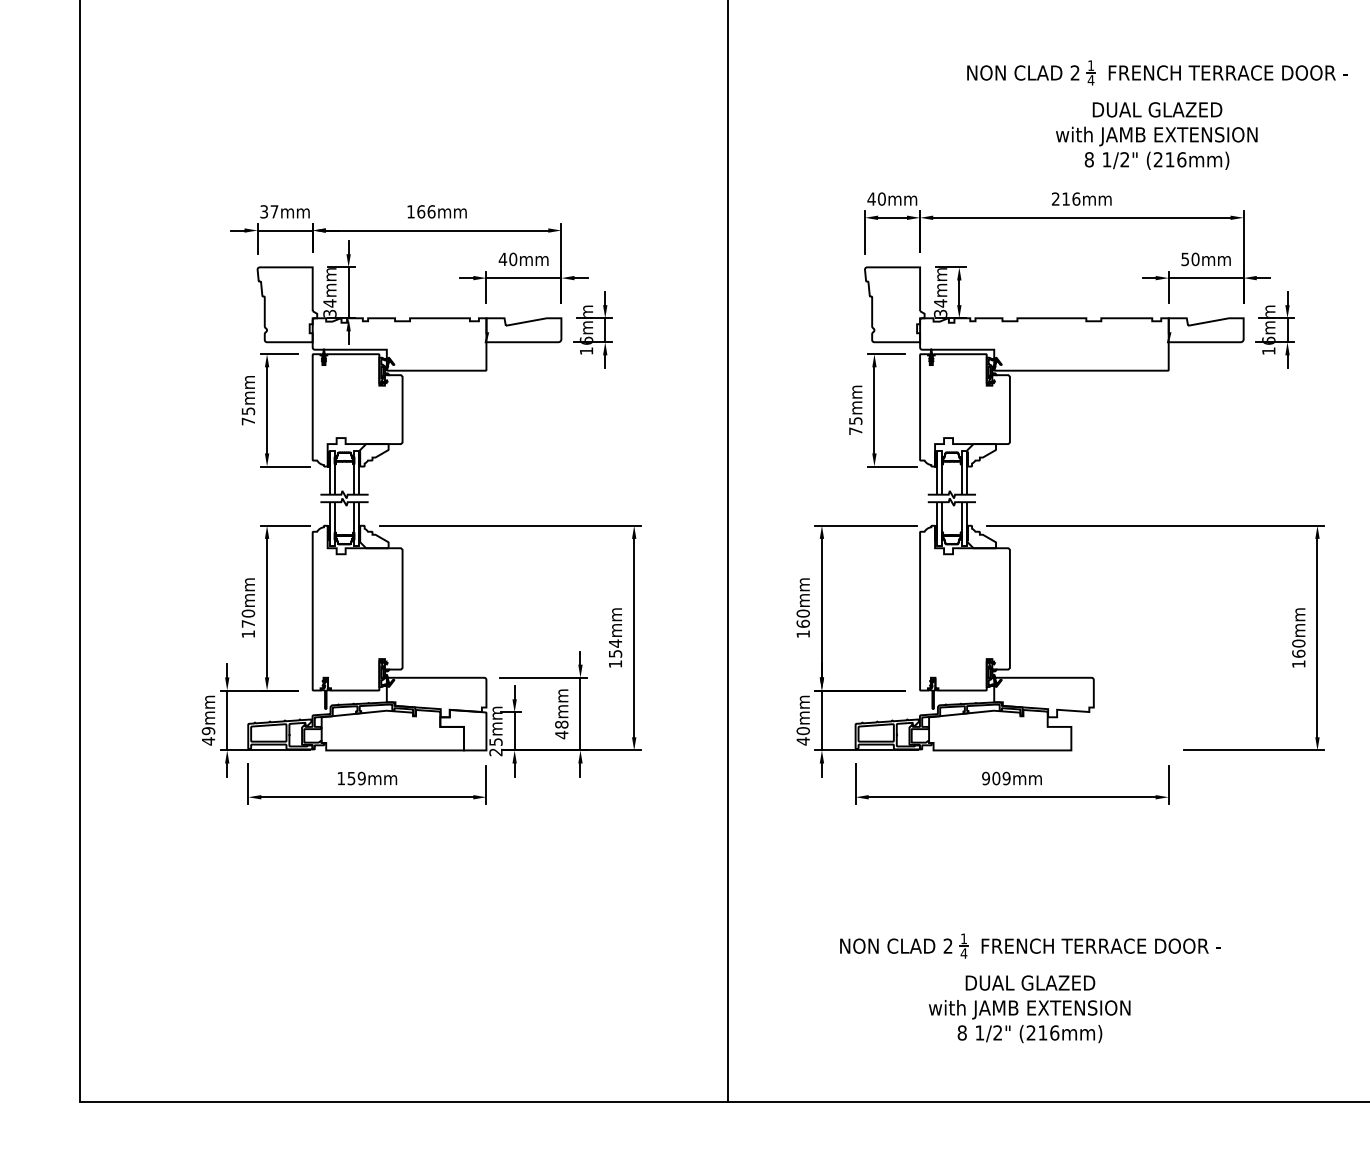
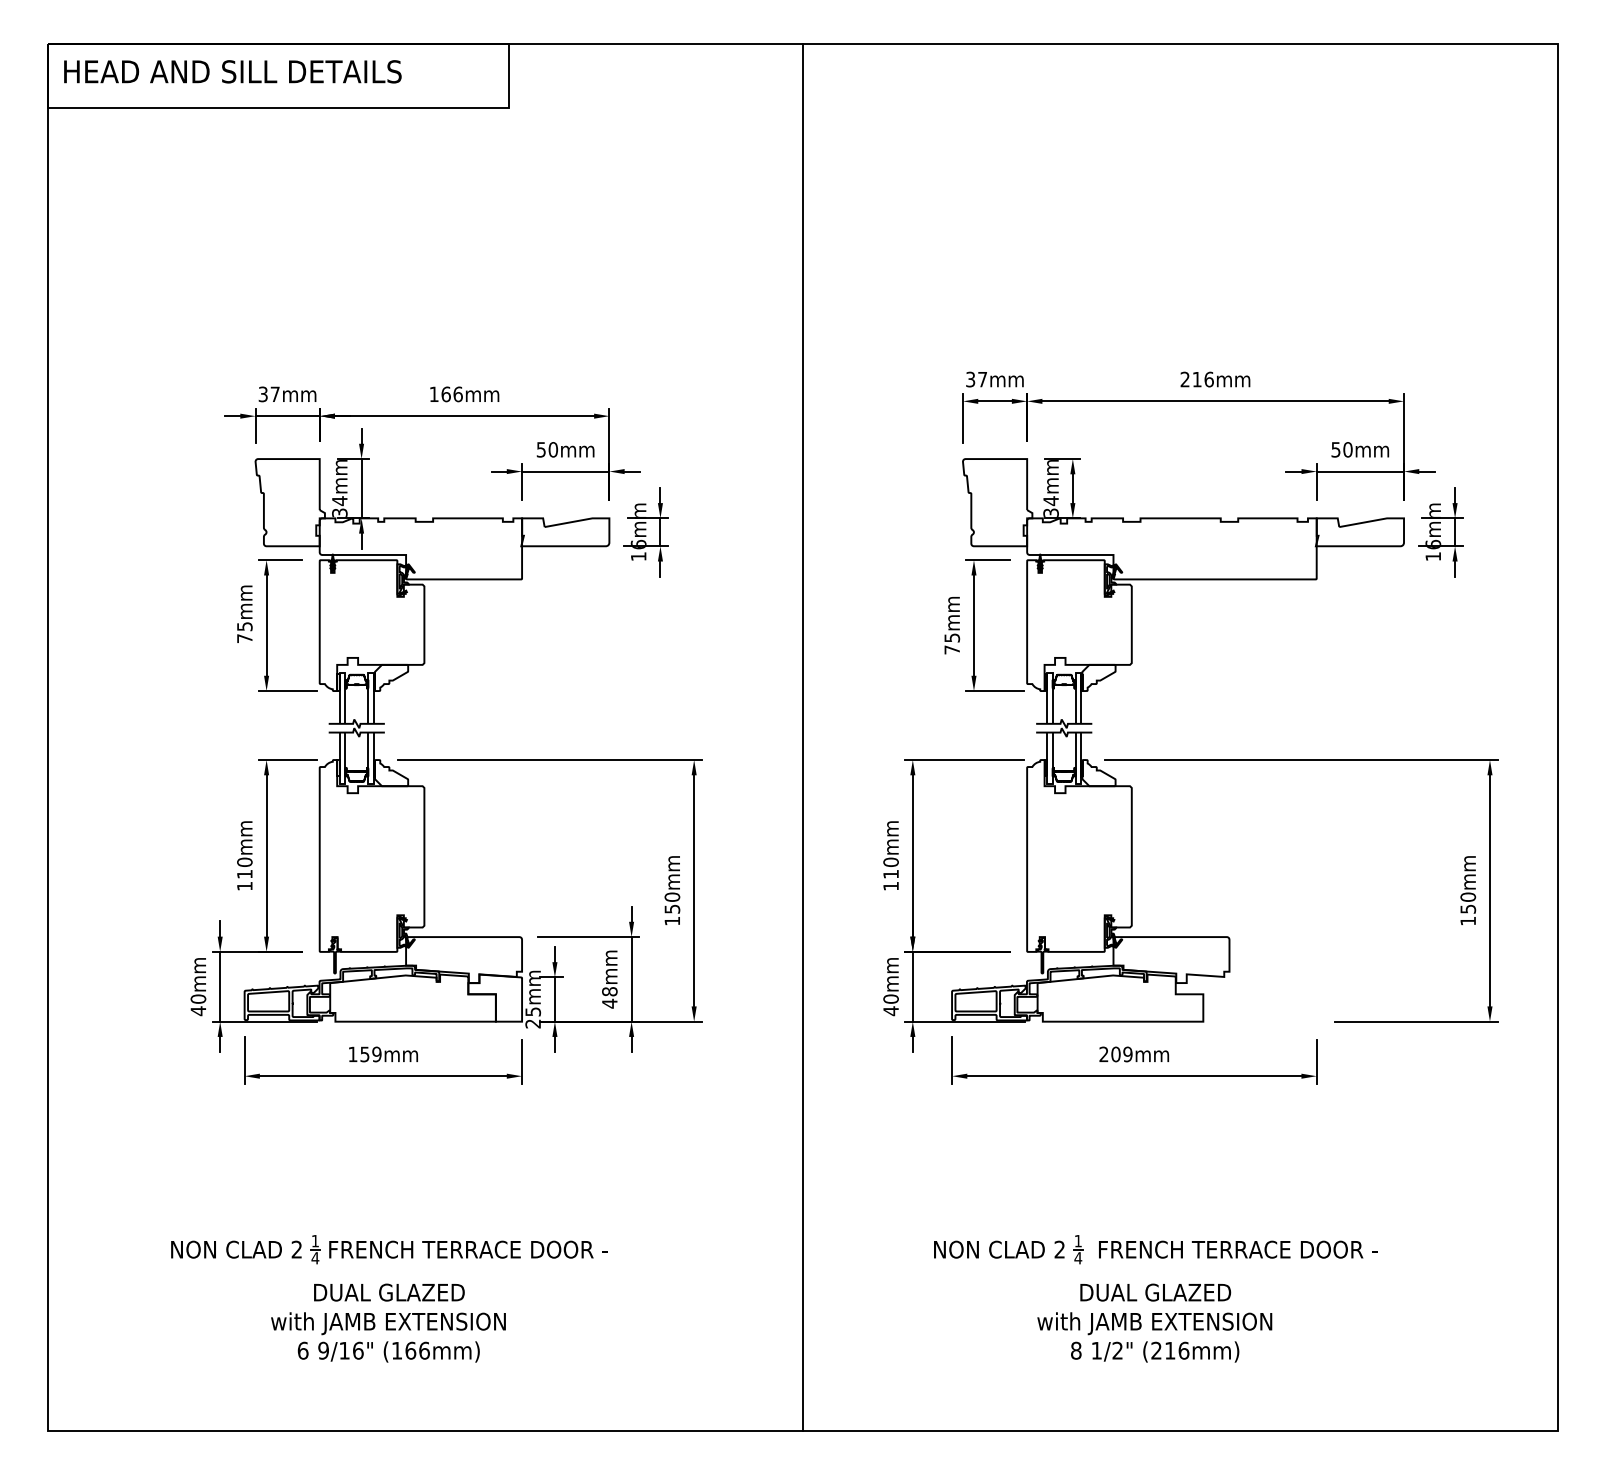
part: (1157, 114) -> (1303, 281), removed
text: (876, 199) -> (976, 379), 40mm -> 37mm
text: (503, 259) -> (541, 449), 40mm -> 50mm
text: (802, 623) -> (890, 873), 160mm -> 110mm
text: (248, 624) -> (244, 874), 170mm -> 110mm
text: (615, 643) -> (672, 897), 154mm -> 150mm
text: (1299, 653) -> (1468, 908), 160mm -> 150mm
text: (208, 730) -> (198, 998), 49mm -> 40mm
text: (985, 778) -> (1103, 1054), 909mm -> 209mm
part: (372, 988) -> (389, 1298), added

